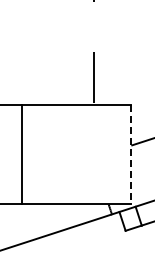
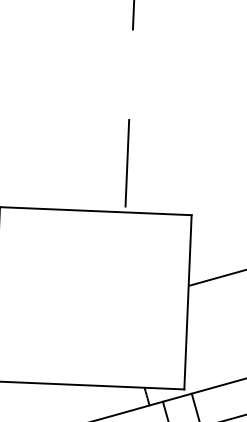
line: (131, 154) -> (188, 301), dashed -> solid

